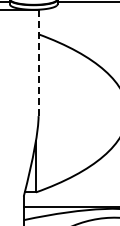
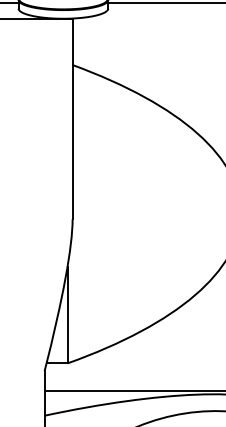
line: (38, 62) -> (72, 118), dashed -> solid

